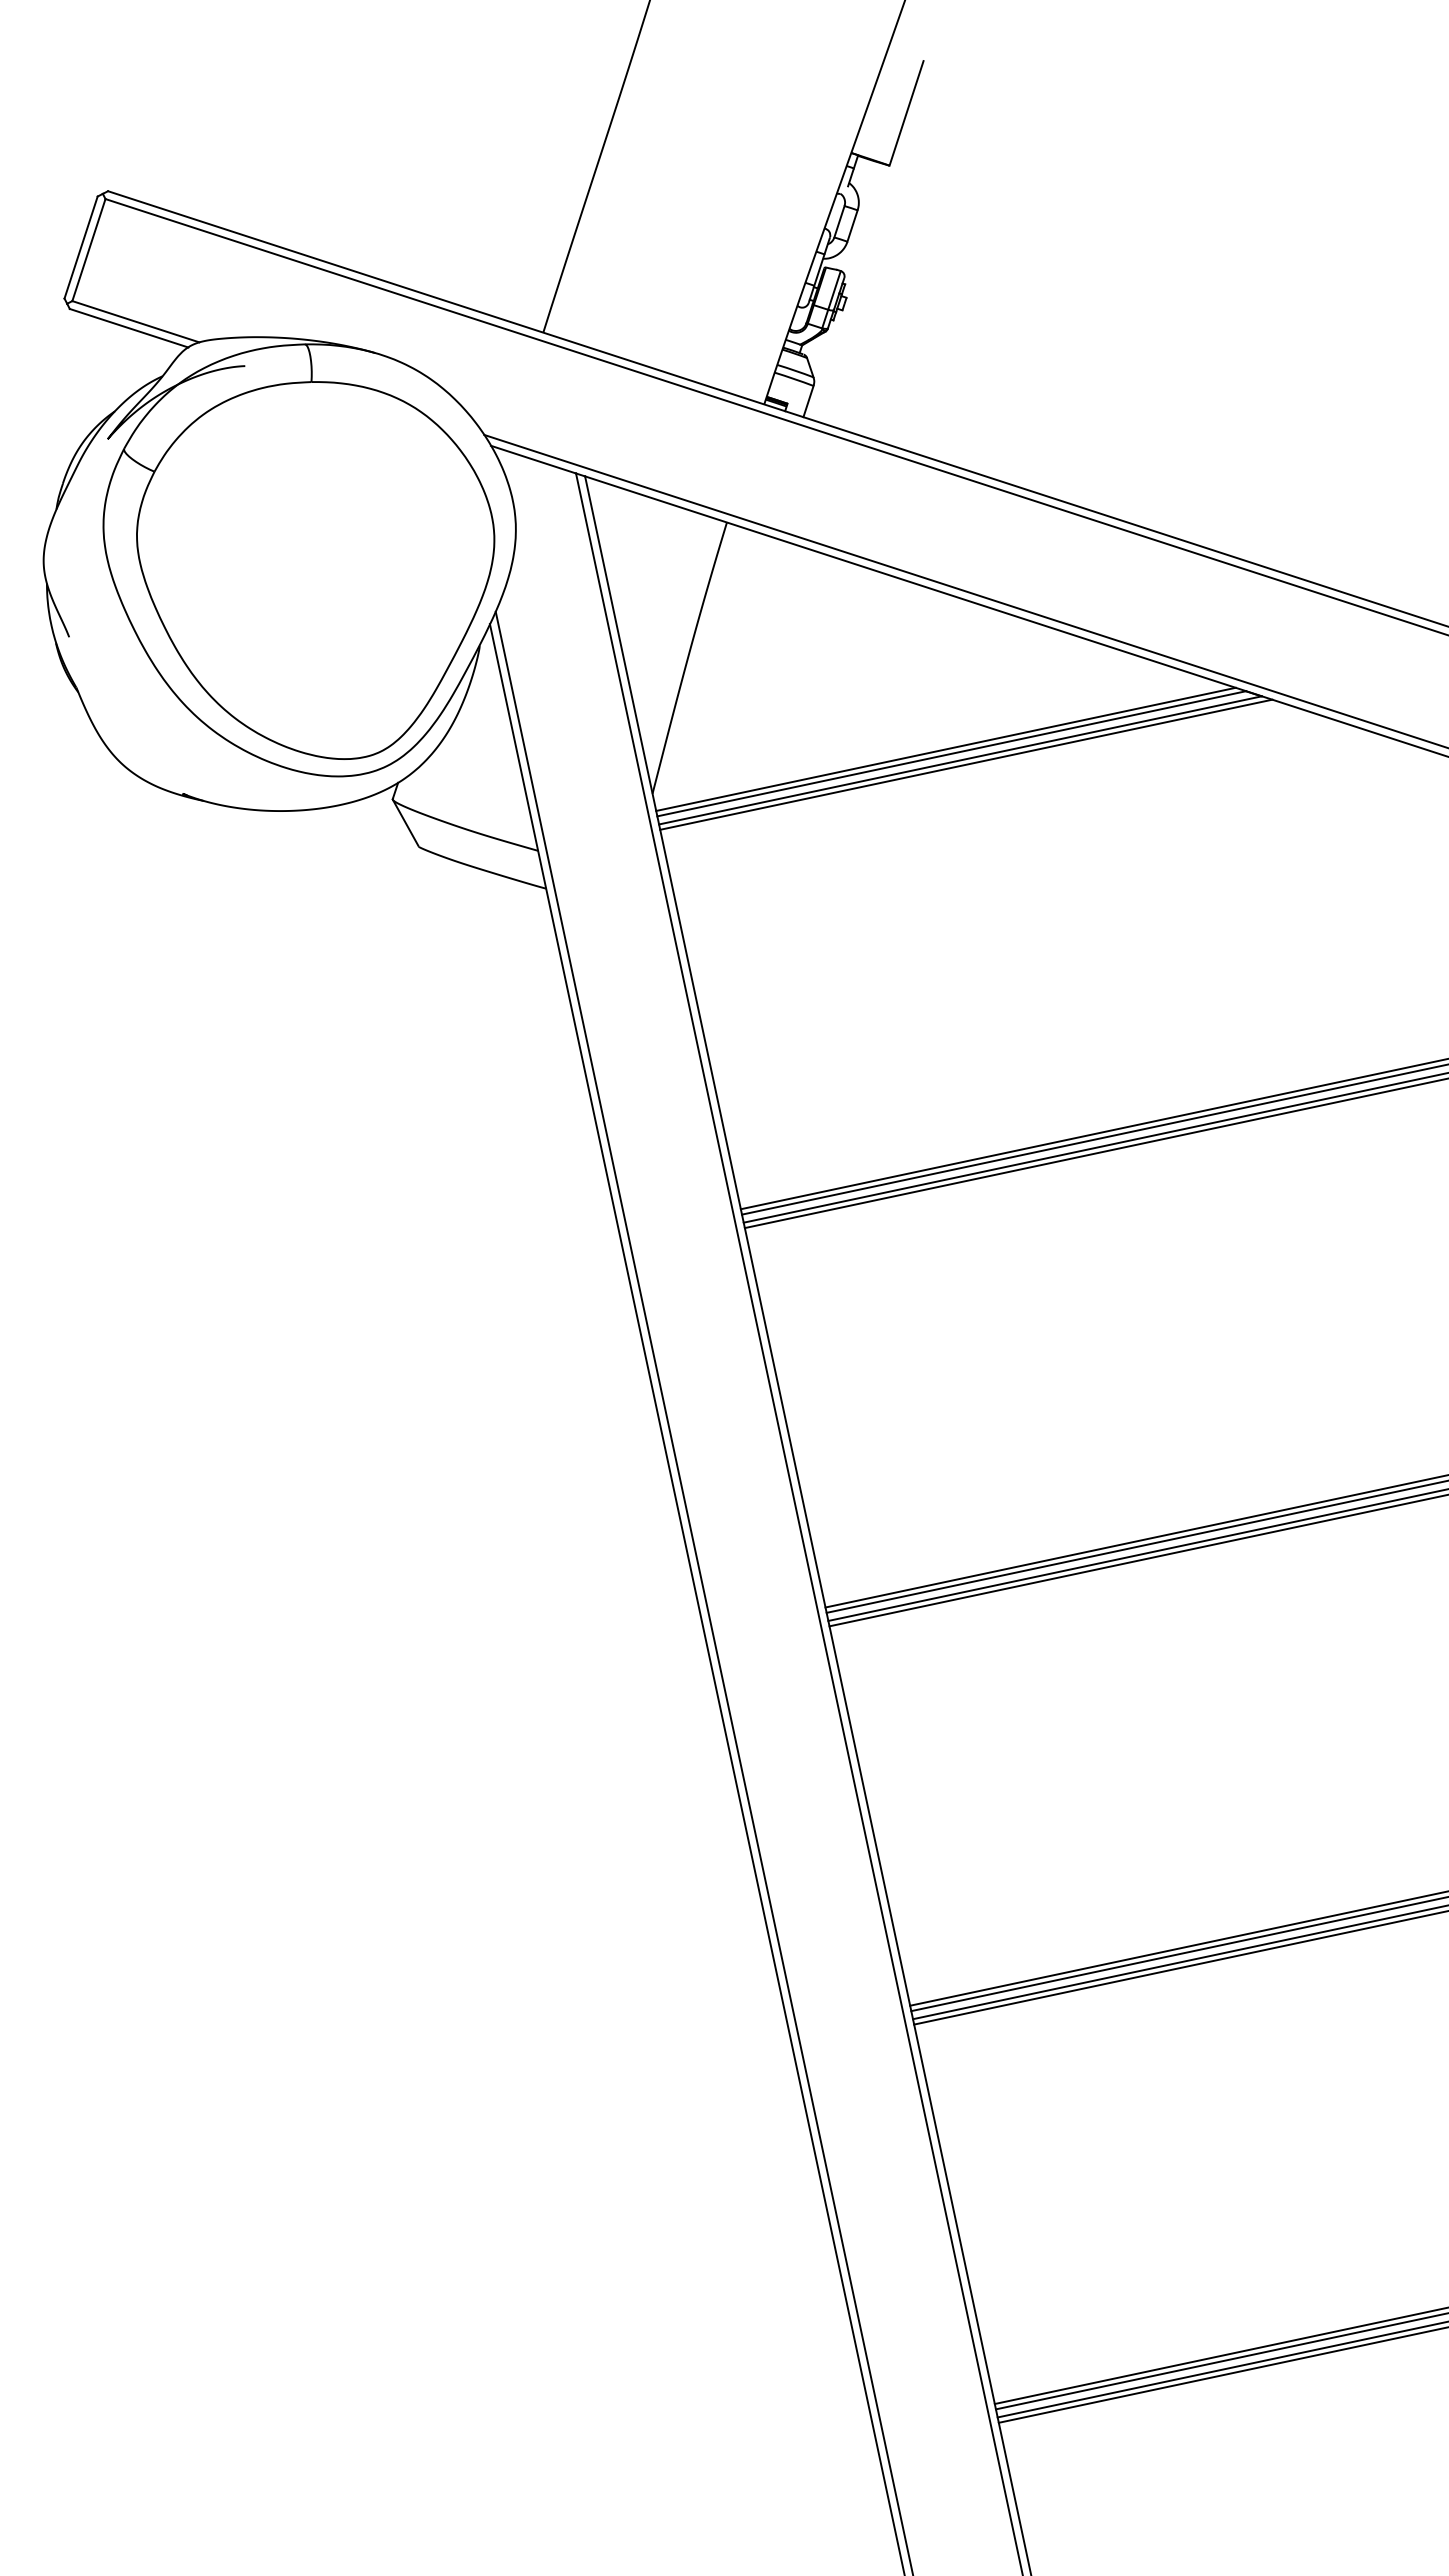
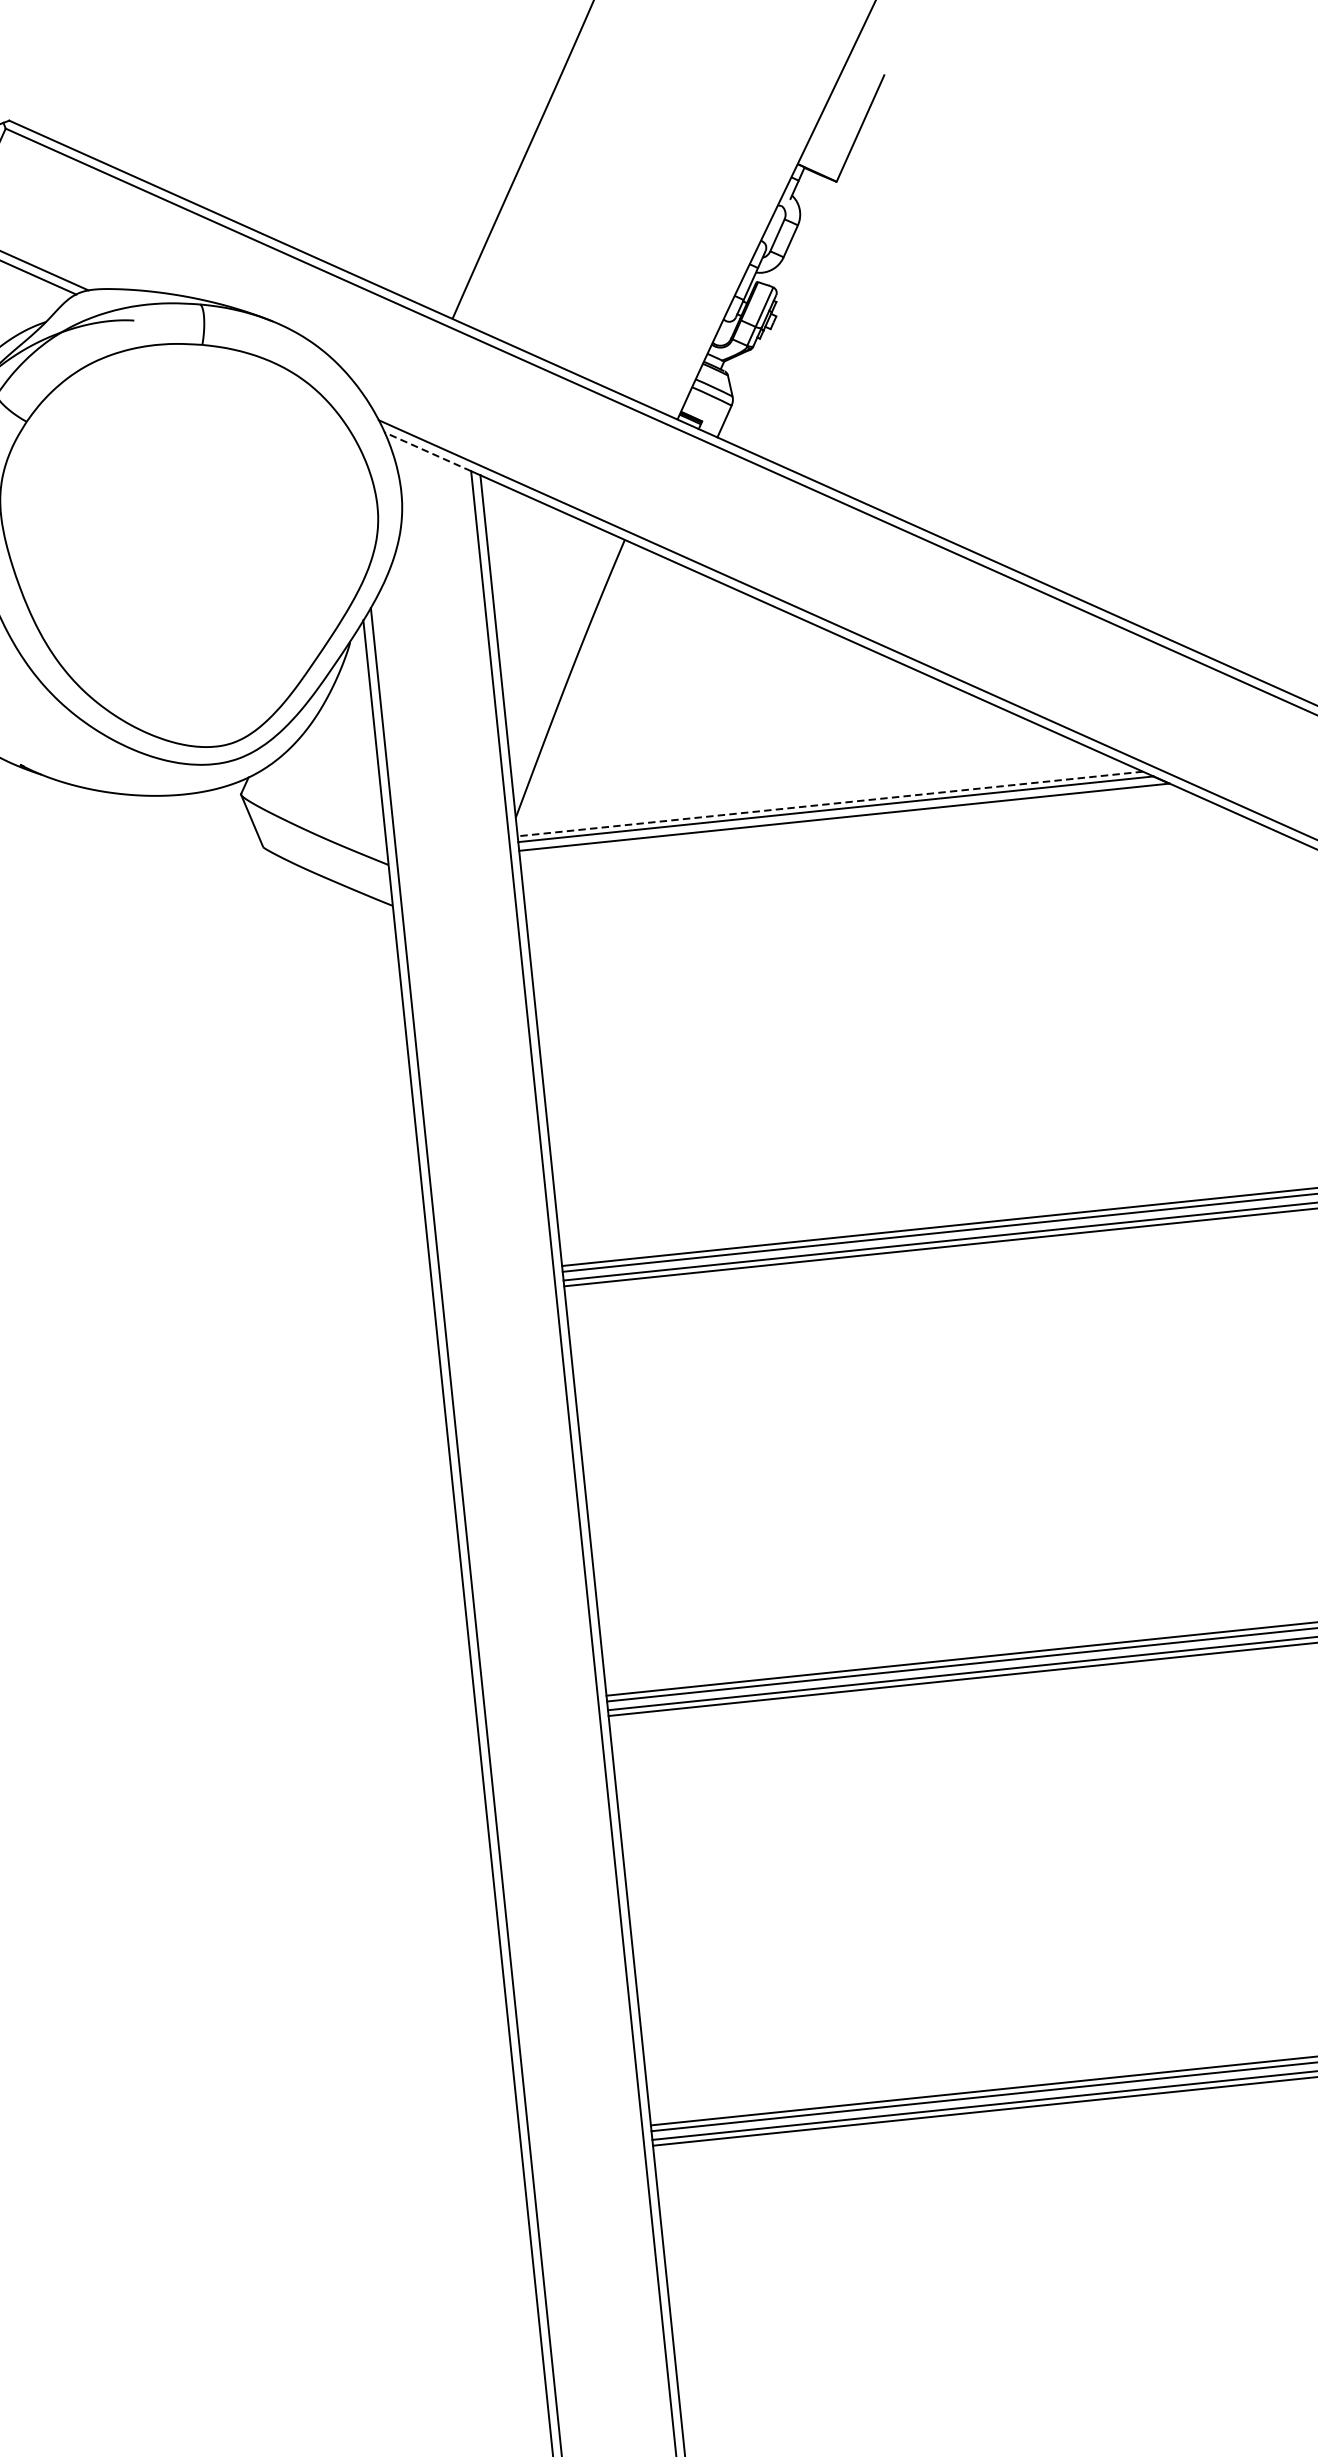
line: (533, 459) -> (427, 451), solid -> dashed
line: (945, 749) -> (829, 804), solid -> dashed
line: (966, 764) -> (850, 822), removed

